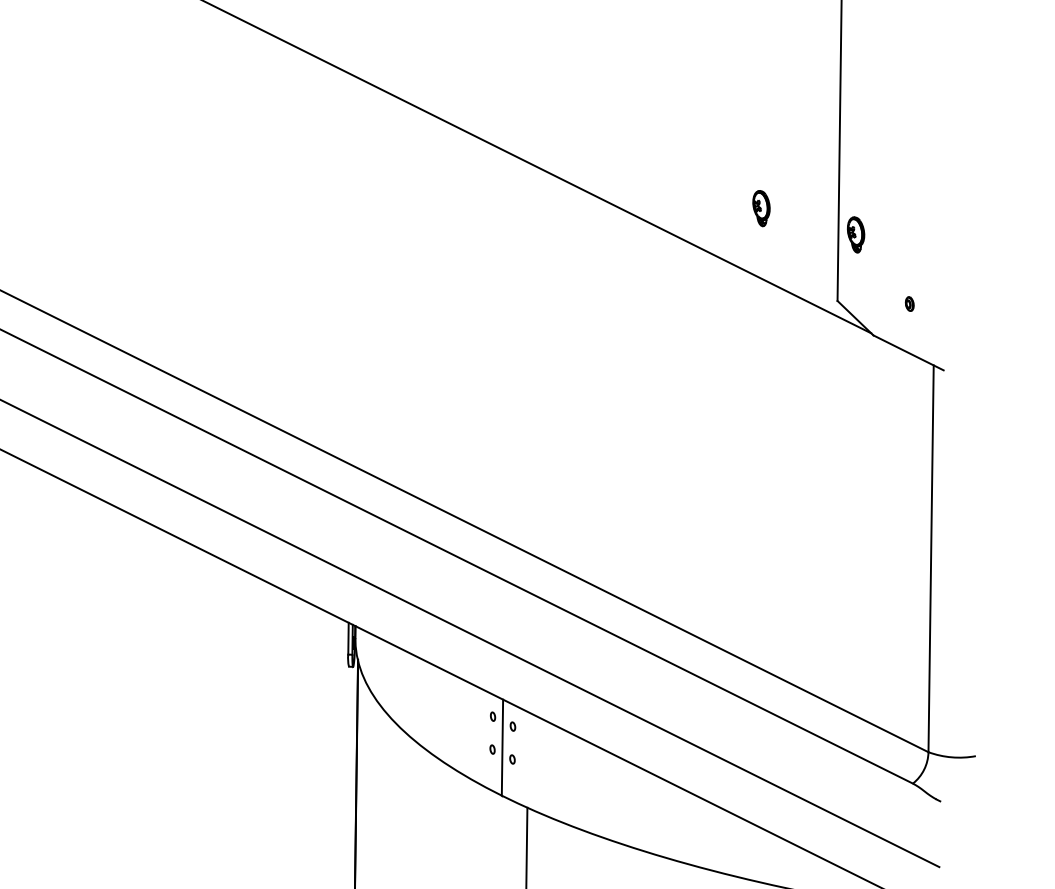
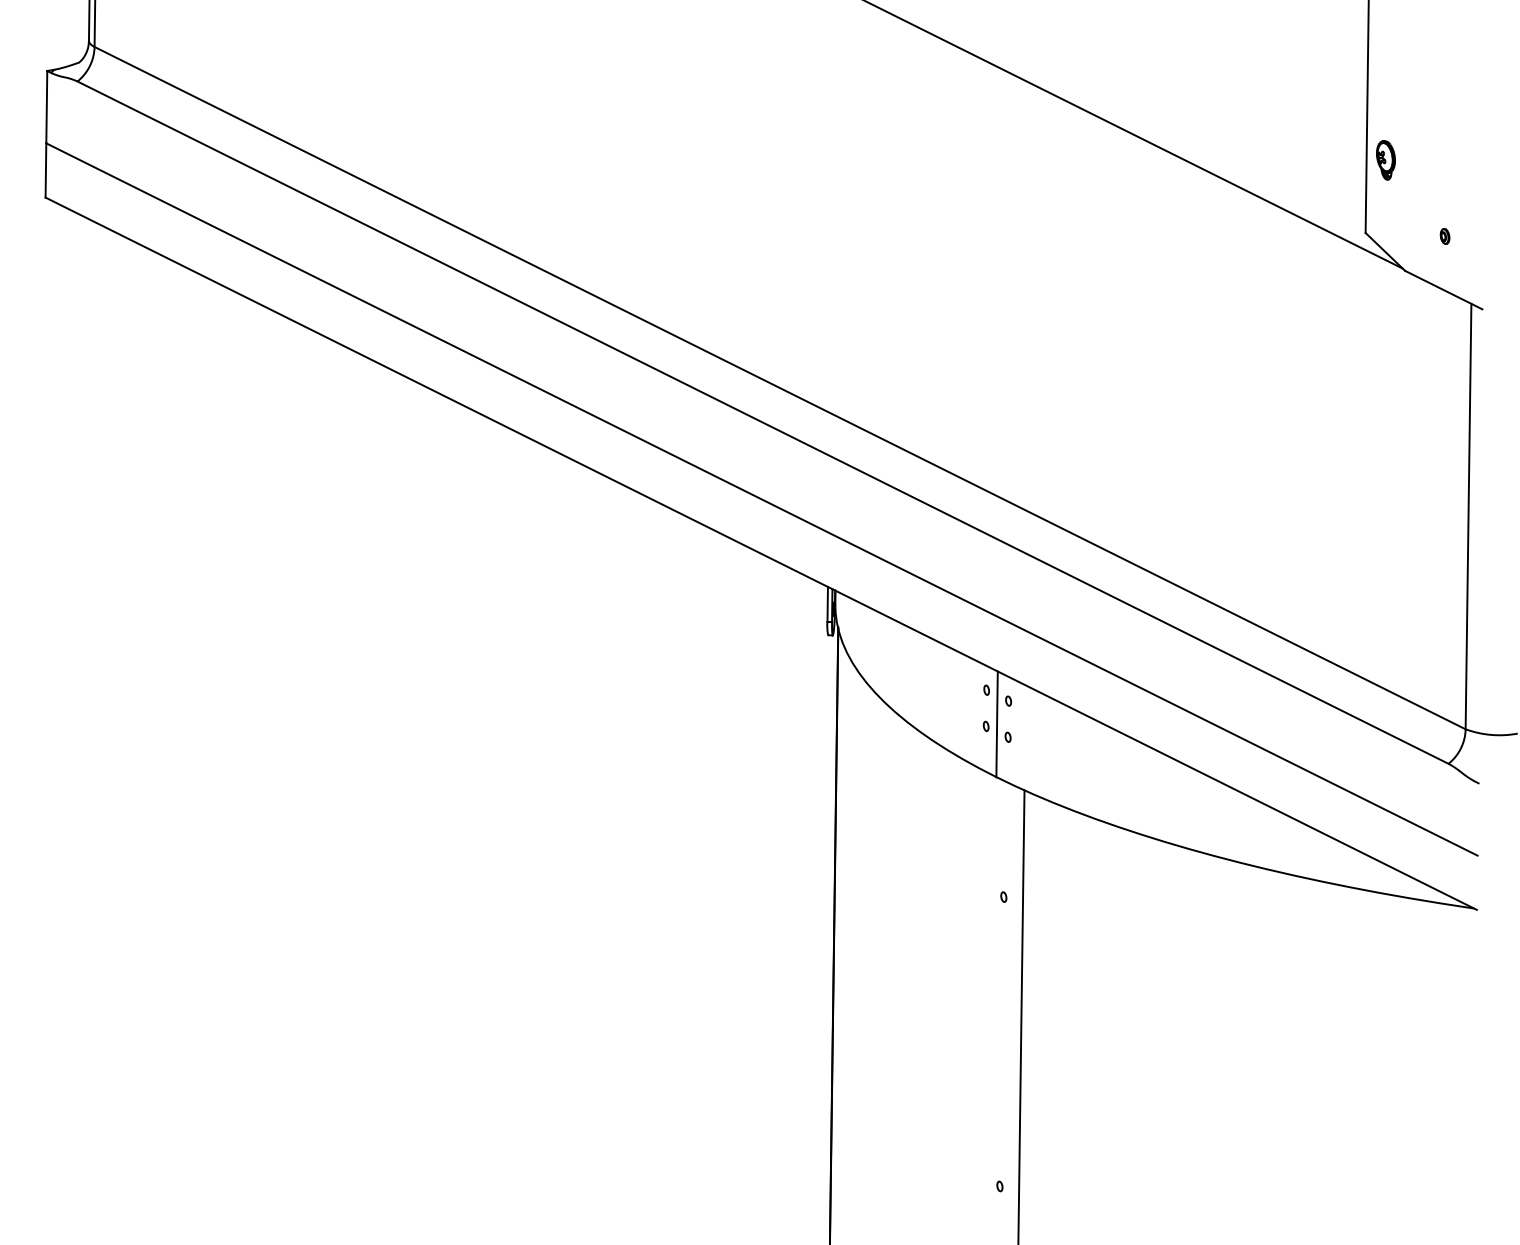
part: (761, 208) -> (1281, 131), removed

